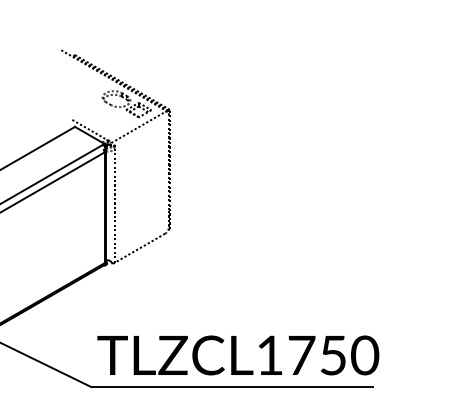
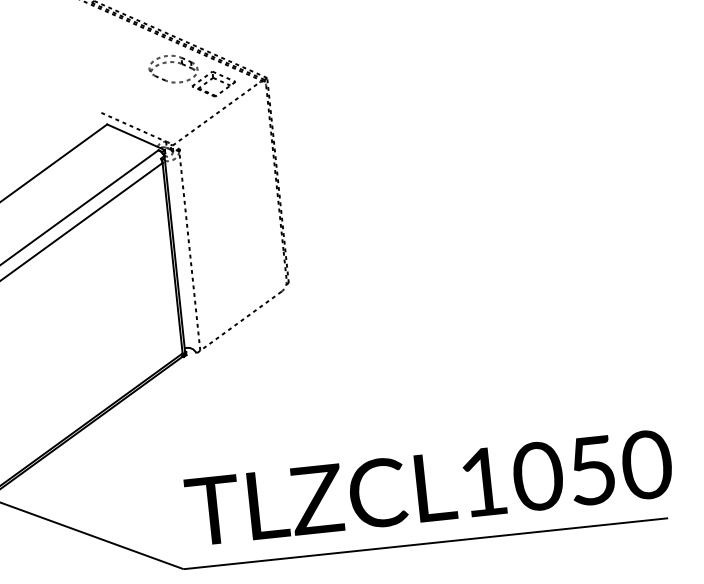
text: (301, 355) -> (537, 476), TLZCL1750 -> TLZCL1050

